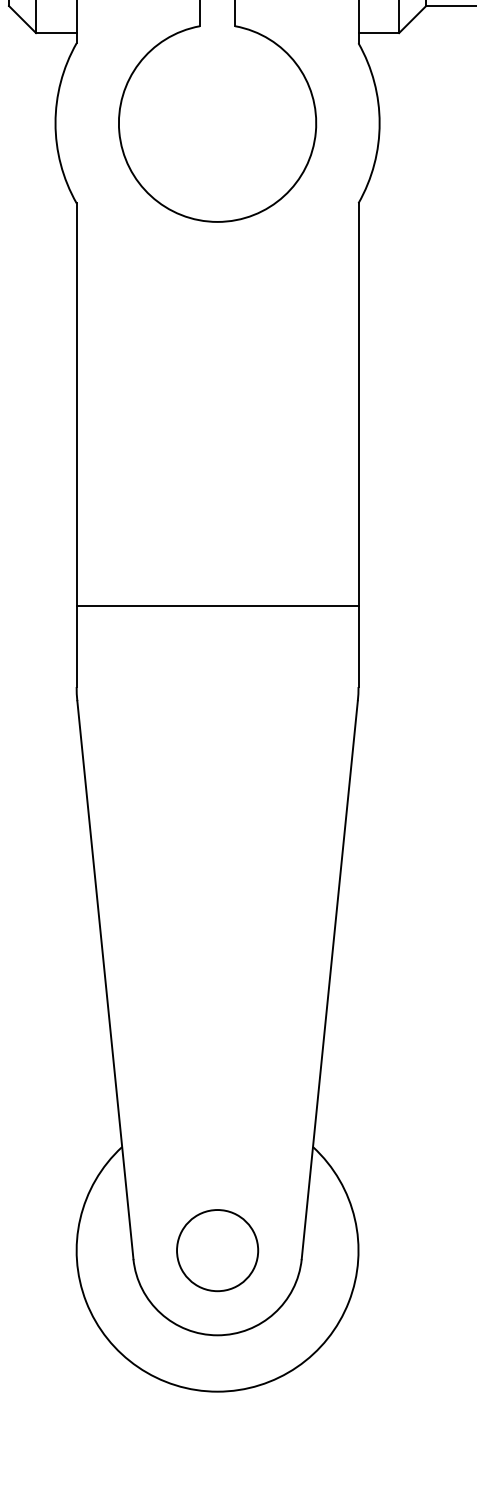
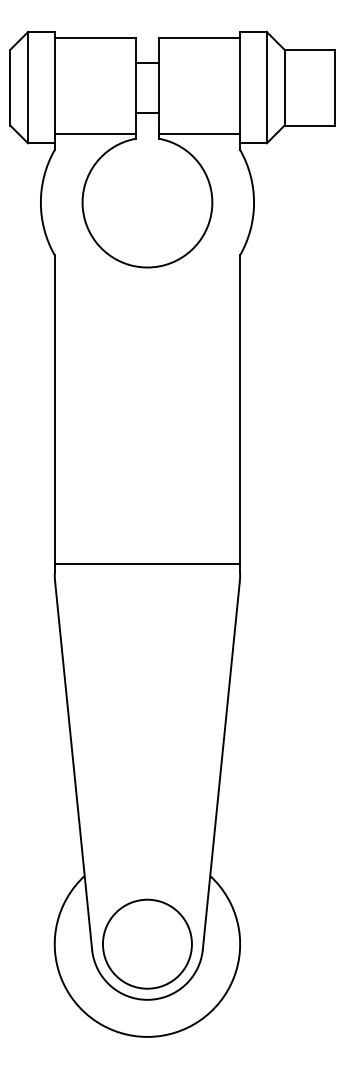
line: (137, 19) -> (94, 134), added
line: (296, 19) -> (199, 134), added
line: (217, 606) -> (147, 564), moved
circle: (217, 1249) -> (147, 943), size x1.67

